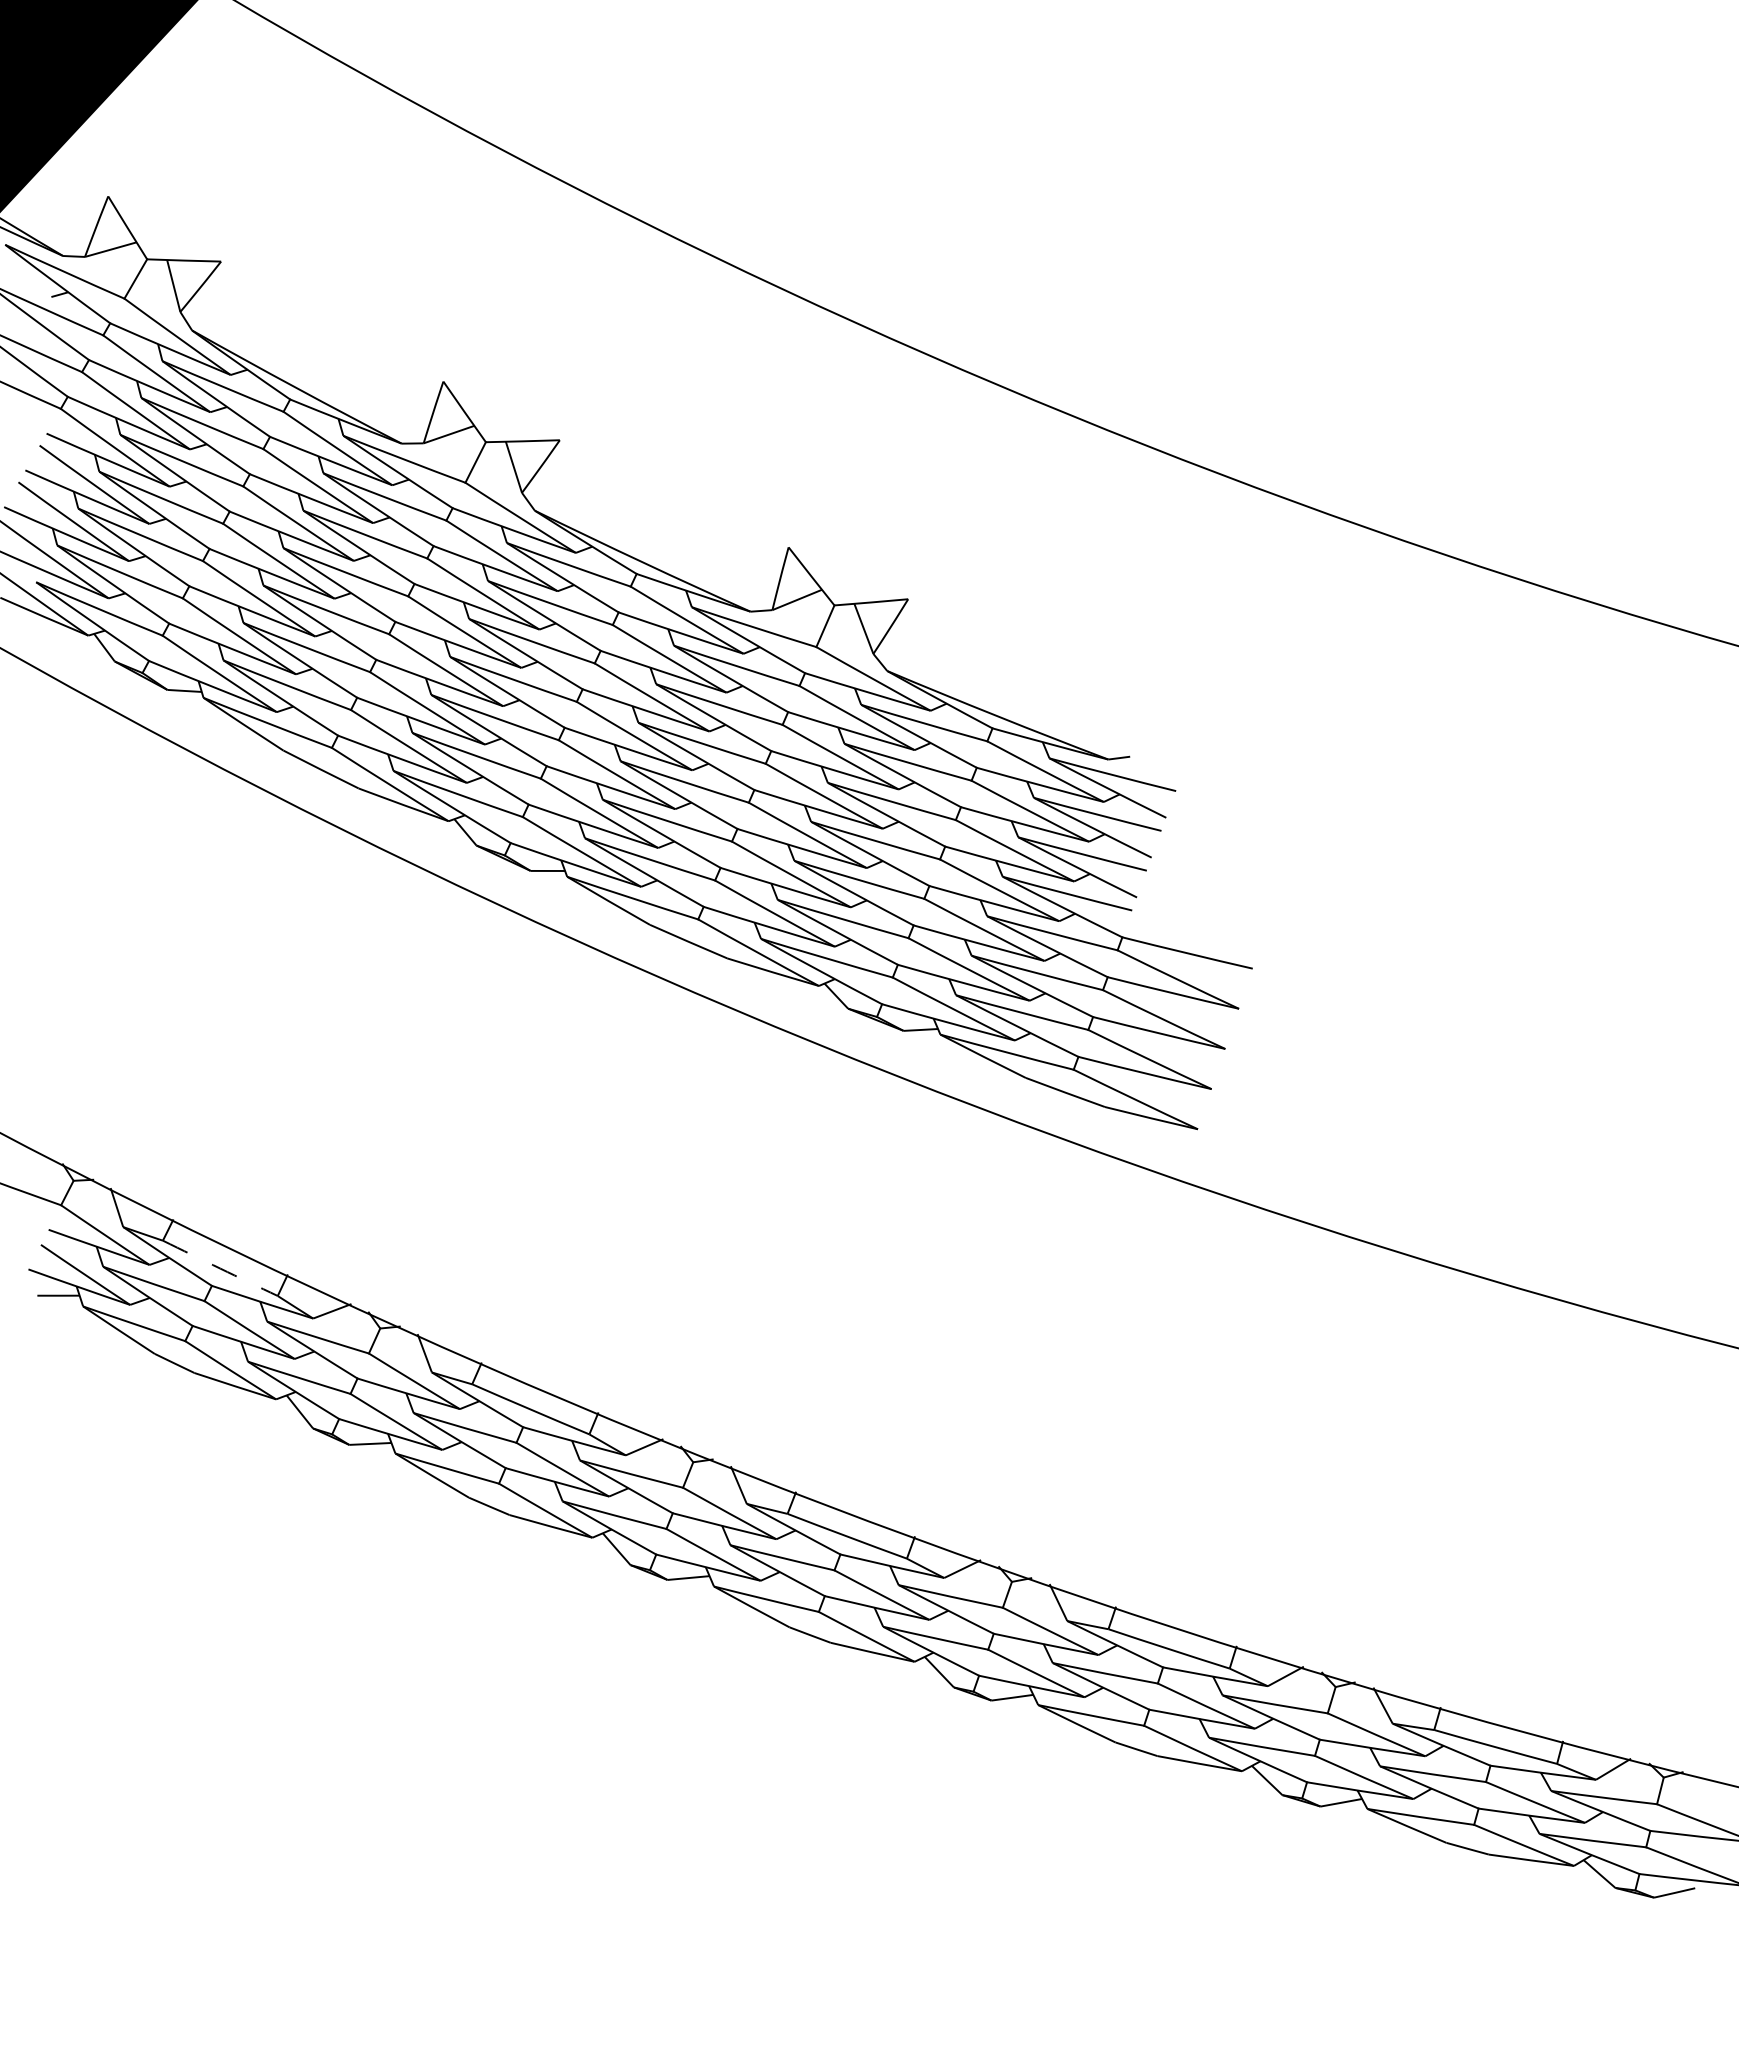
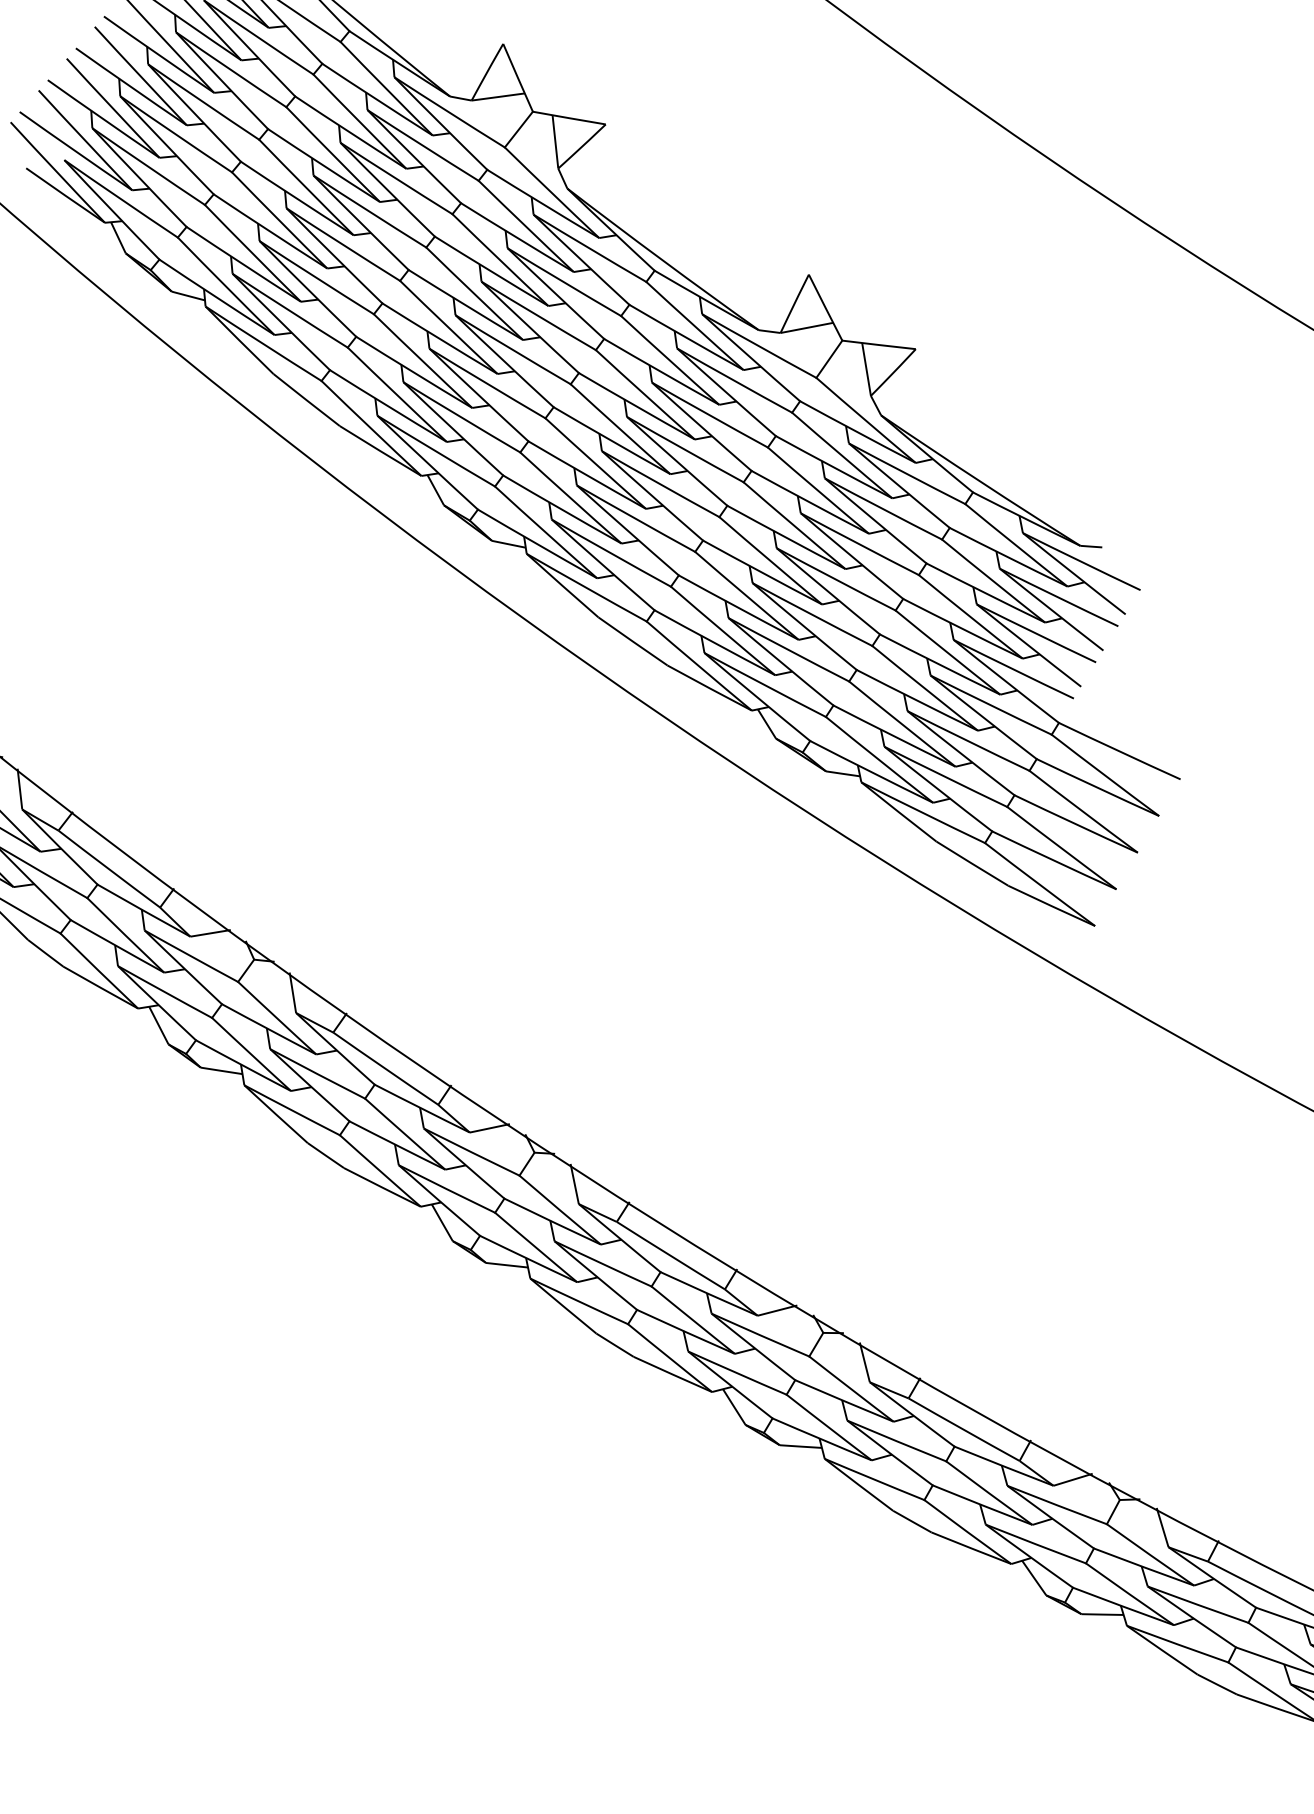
arc: (220, 1268) -> (109, 869), dashed -> solid

